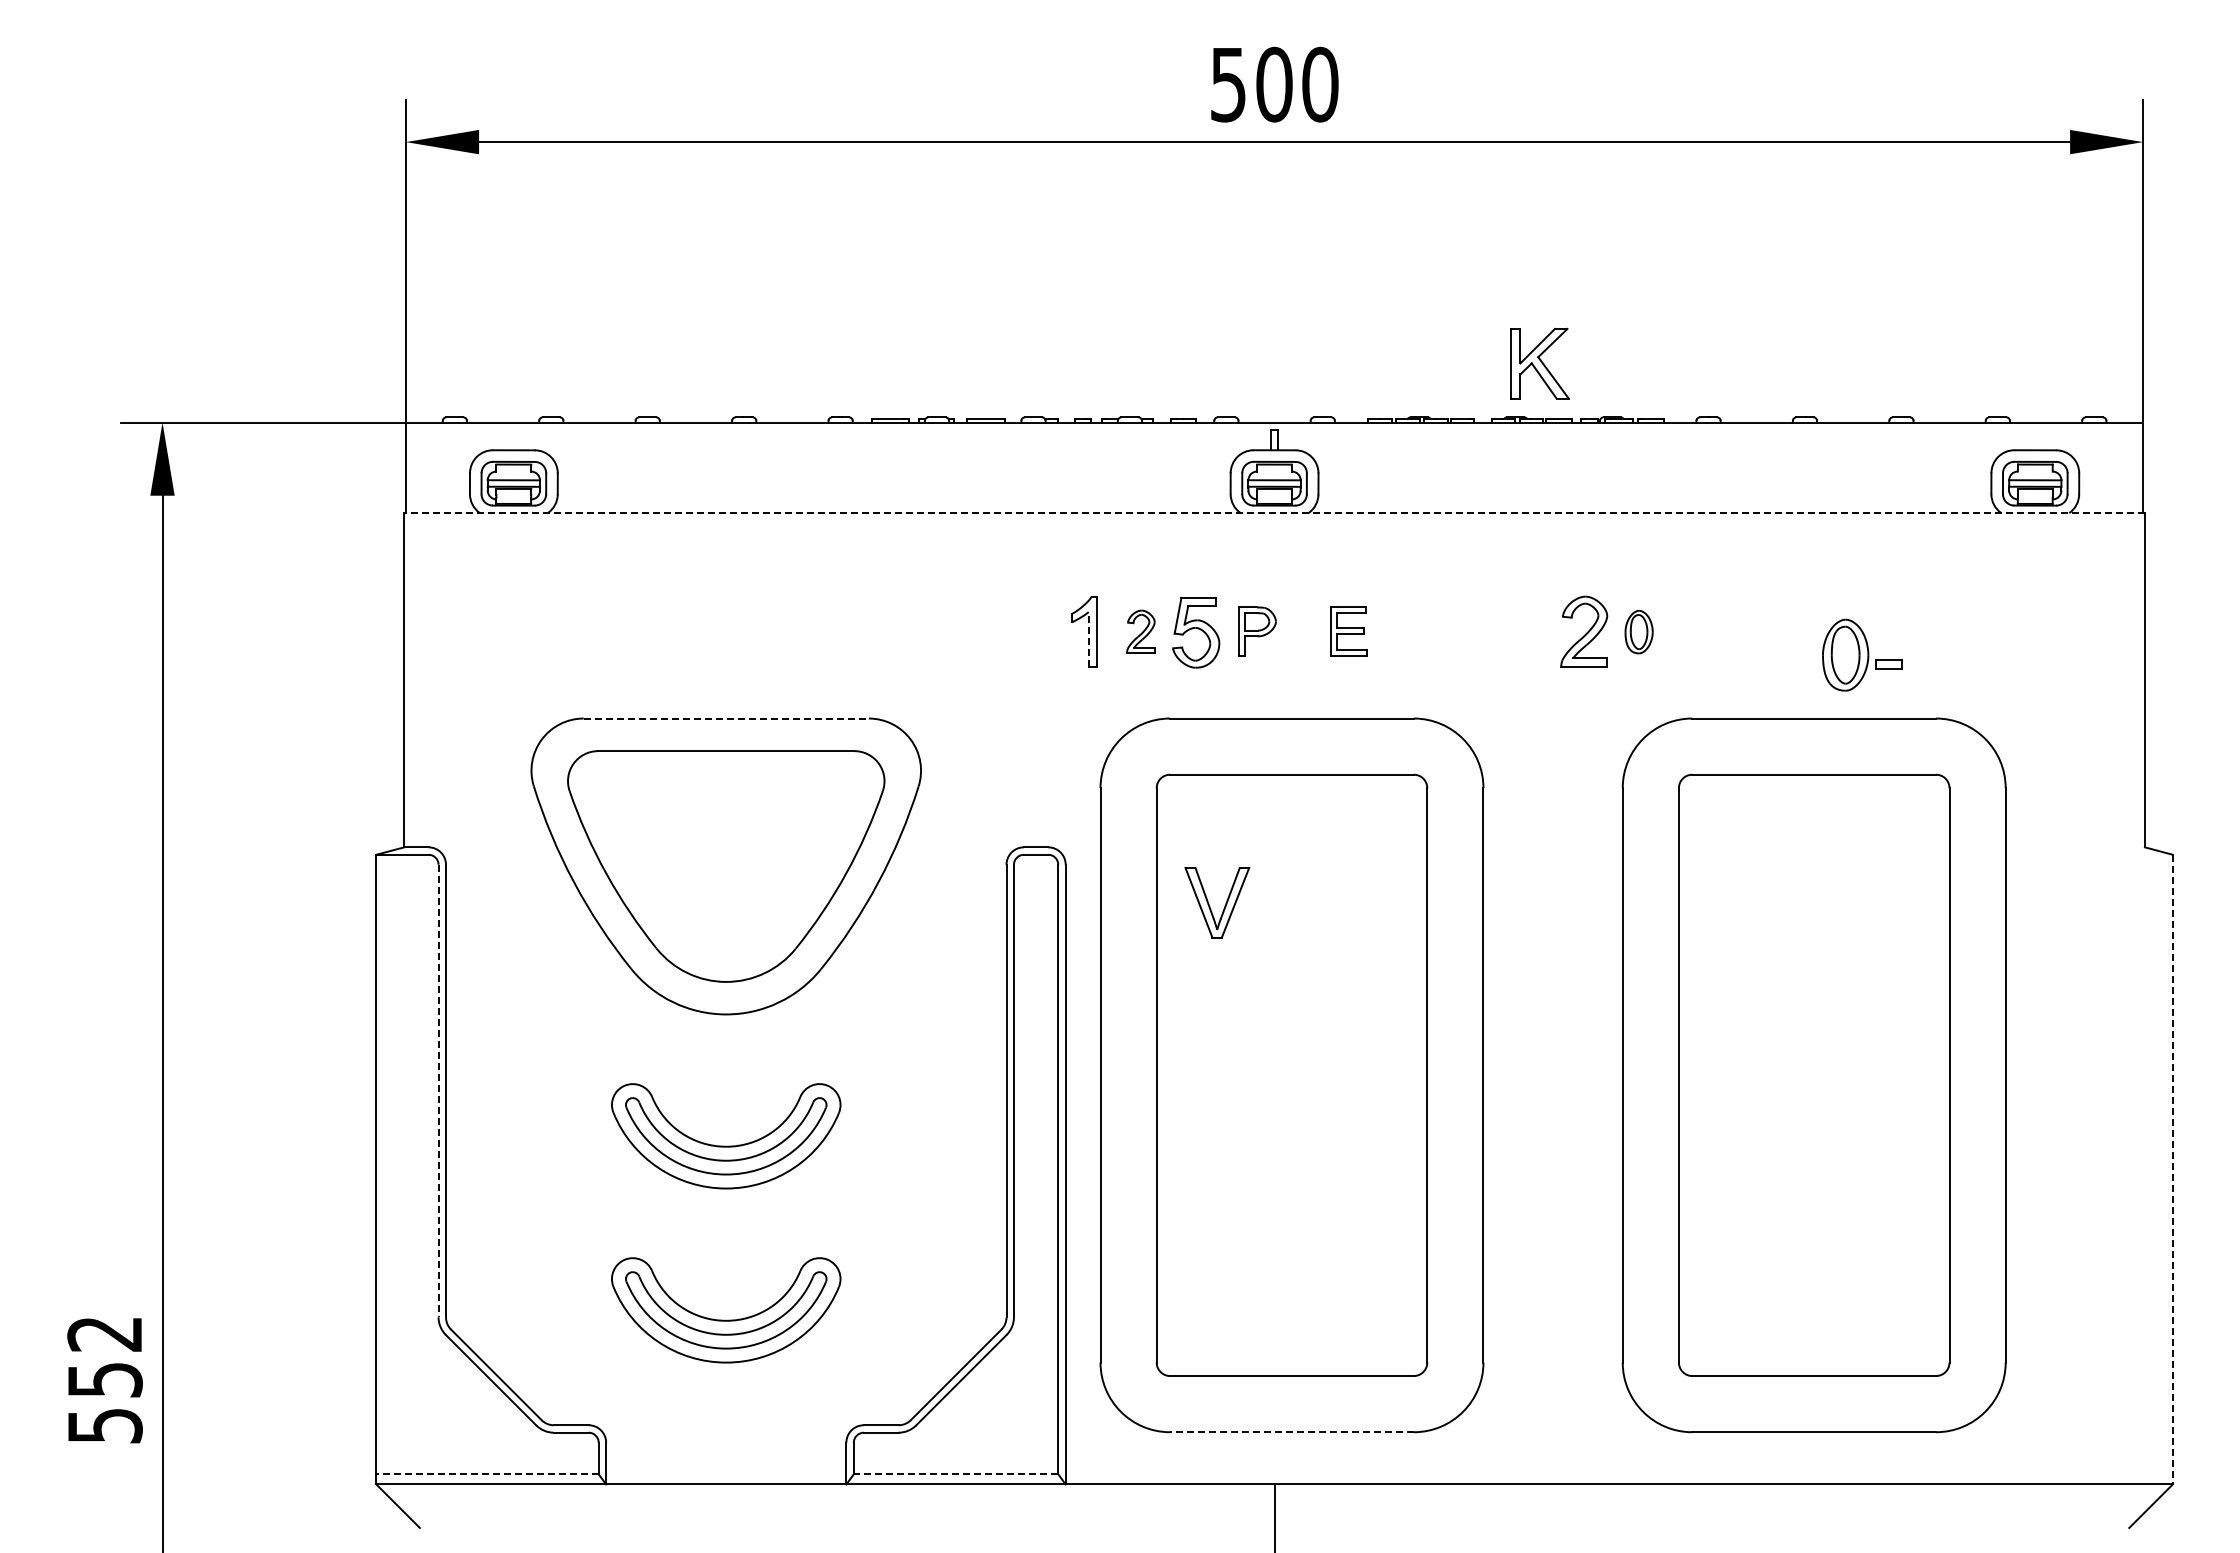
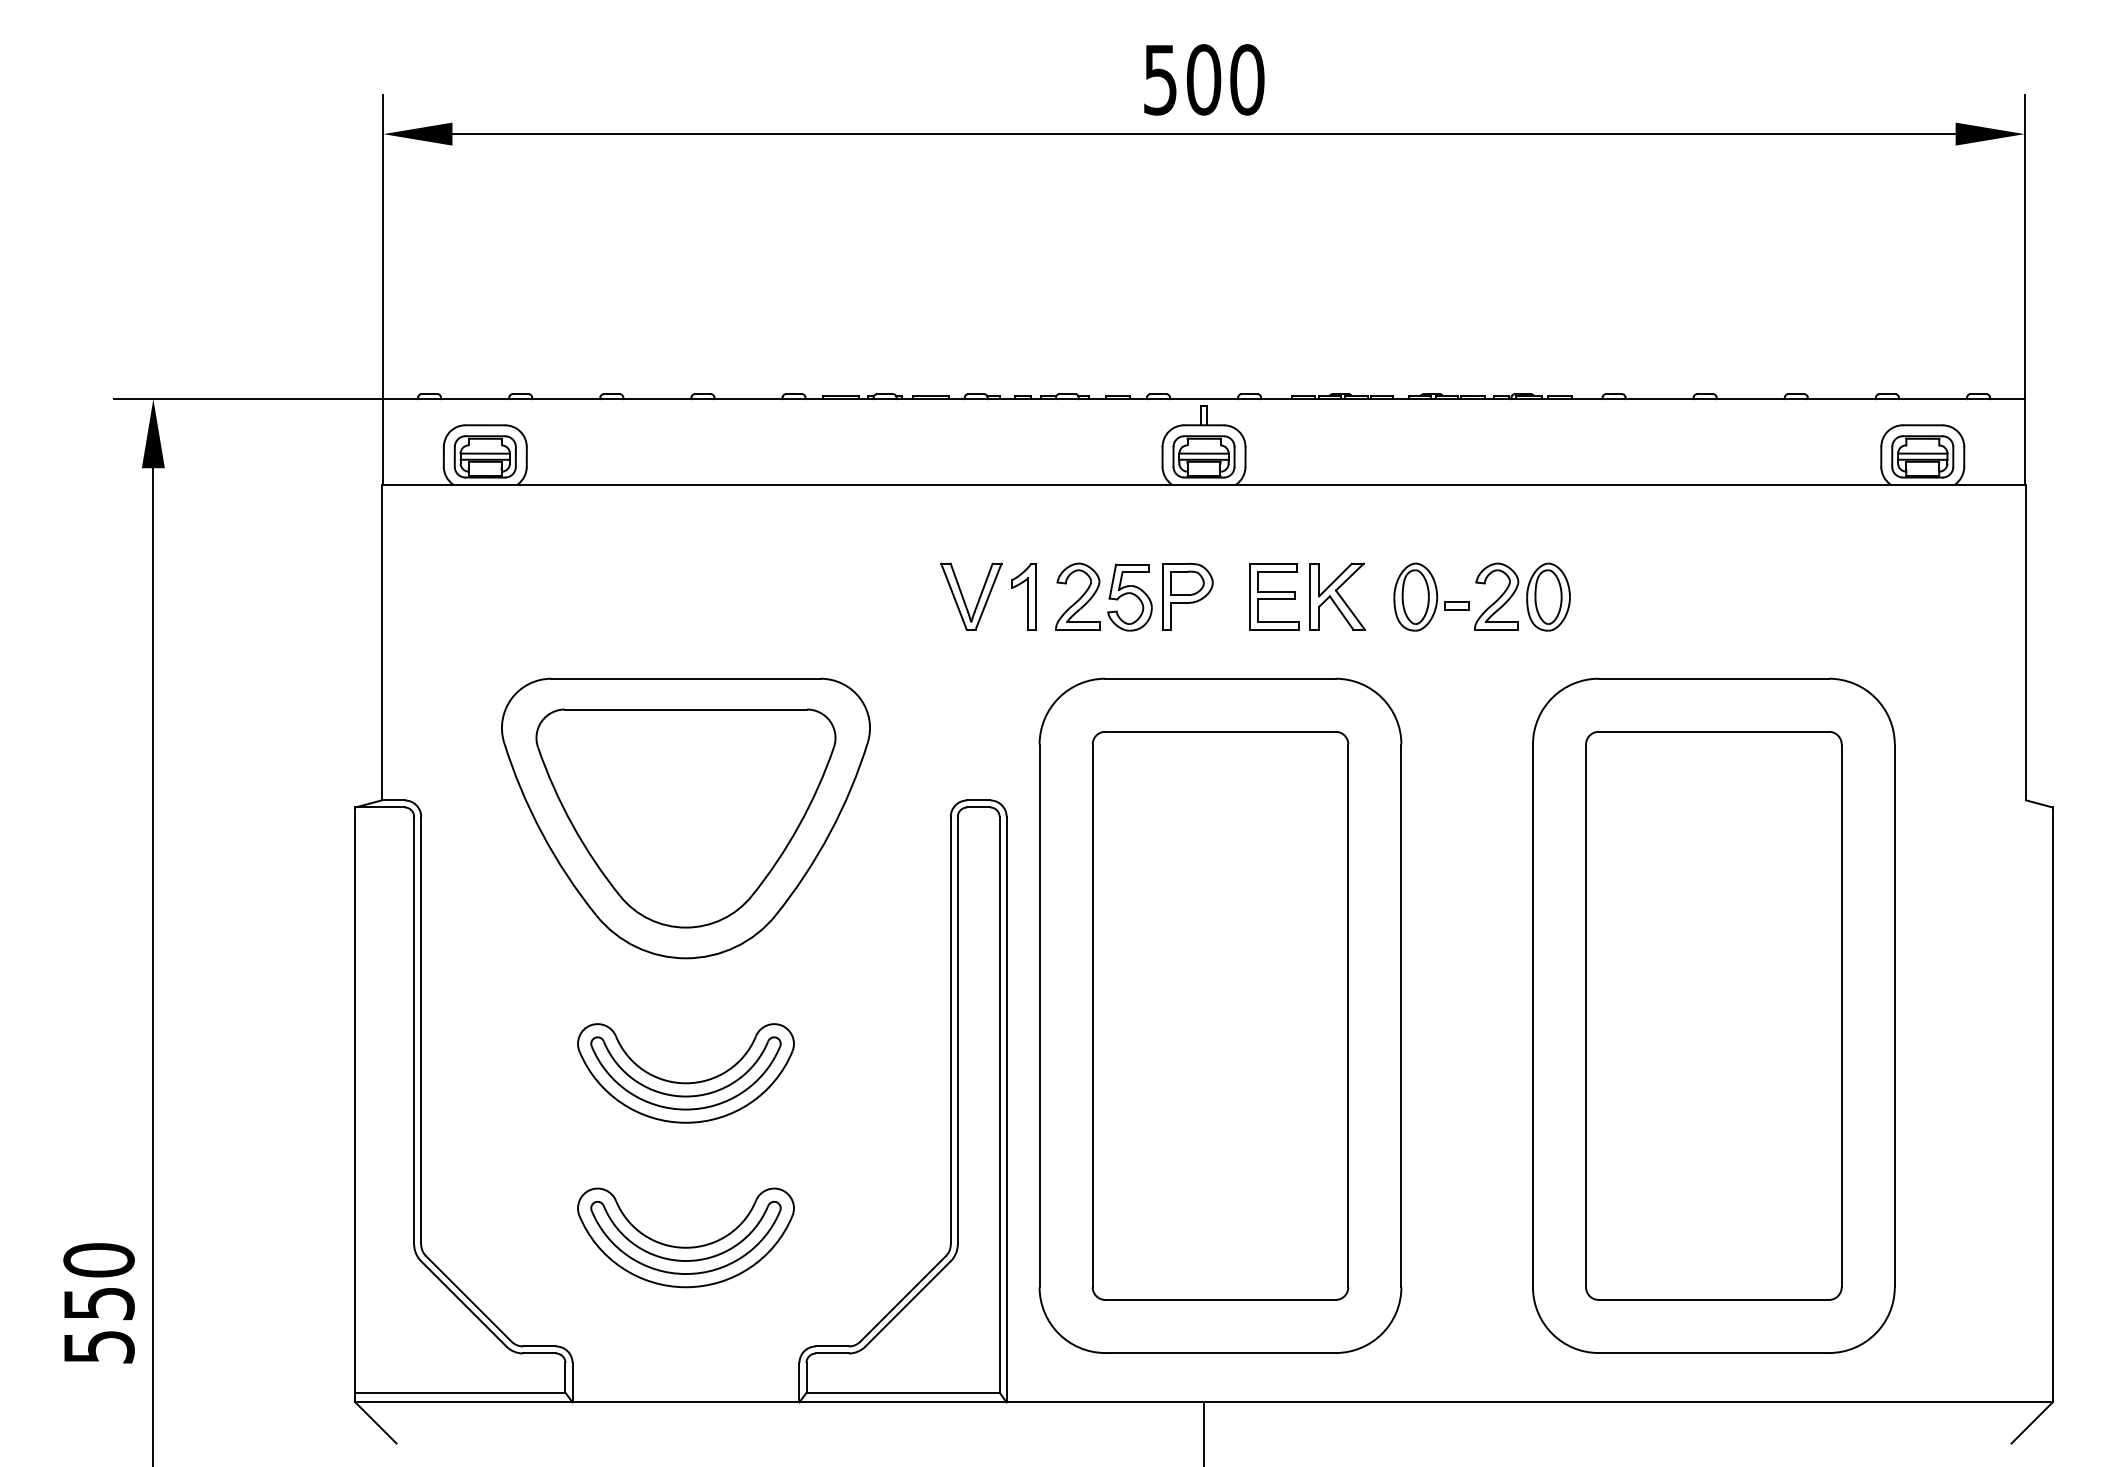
part: (1539, 363) -> (1337, 596), moved
line: (1274, 513) -> (1203, 485), dashed -> solid
part: (1140, 631) -> (1077, 596), size x1.67
part: (1257, 631) -> (1187, 596), size x1.43
part: (1348, 631) -> (1273, 596), size x1.43
part: (1638, 631) -> (1547, 596), size x1.67
line: (1088, 638) -> (1028, 603), dashed -> solid
part: (1862, 654) -> (1431, 596), moved
line: (726, 718) -> (686, 678), dashed -> solid
part: (1224, 905) -> (978, 599), moved
line: (438, 1091) -> (414, 1031), dashed -> solid
line: (2172, 1169) -> (2052, 1104), dashed -> solid
text: (104, 1334) -> (98, 1260), 552 -> 550
line: (1291, 1432) -> (1220, 1353), dashed -> solid
line: (487, 1474) -> (460, 1392), dashed -> solid
line: (955, 1474) -> (902, 1392), dashed -> solid

